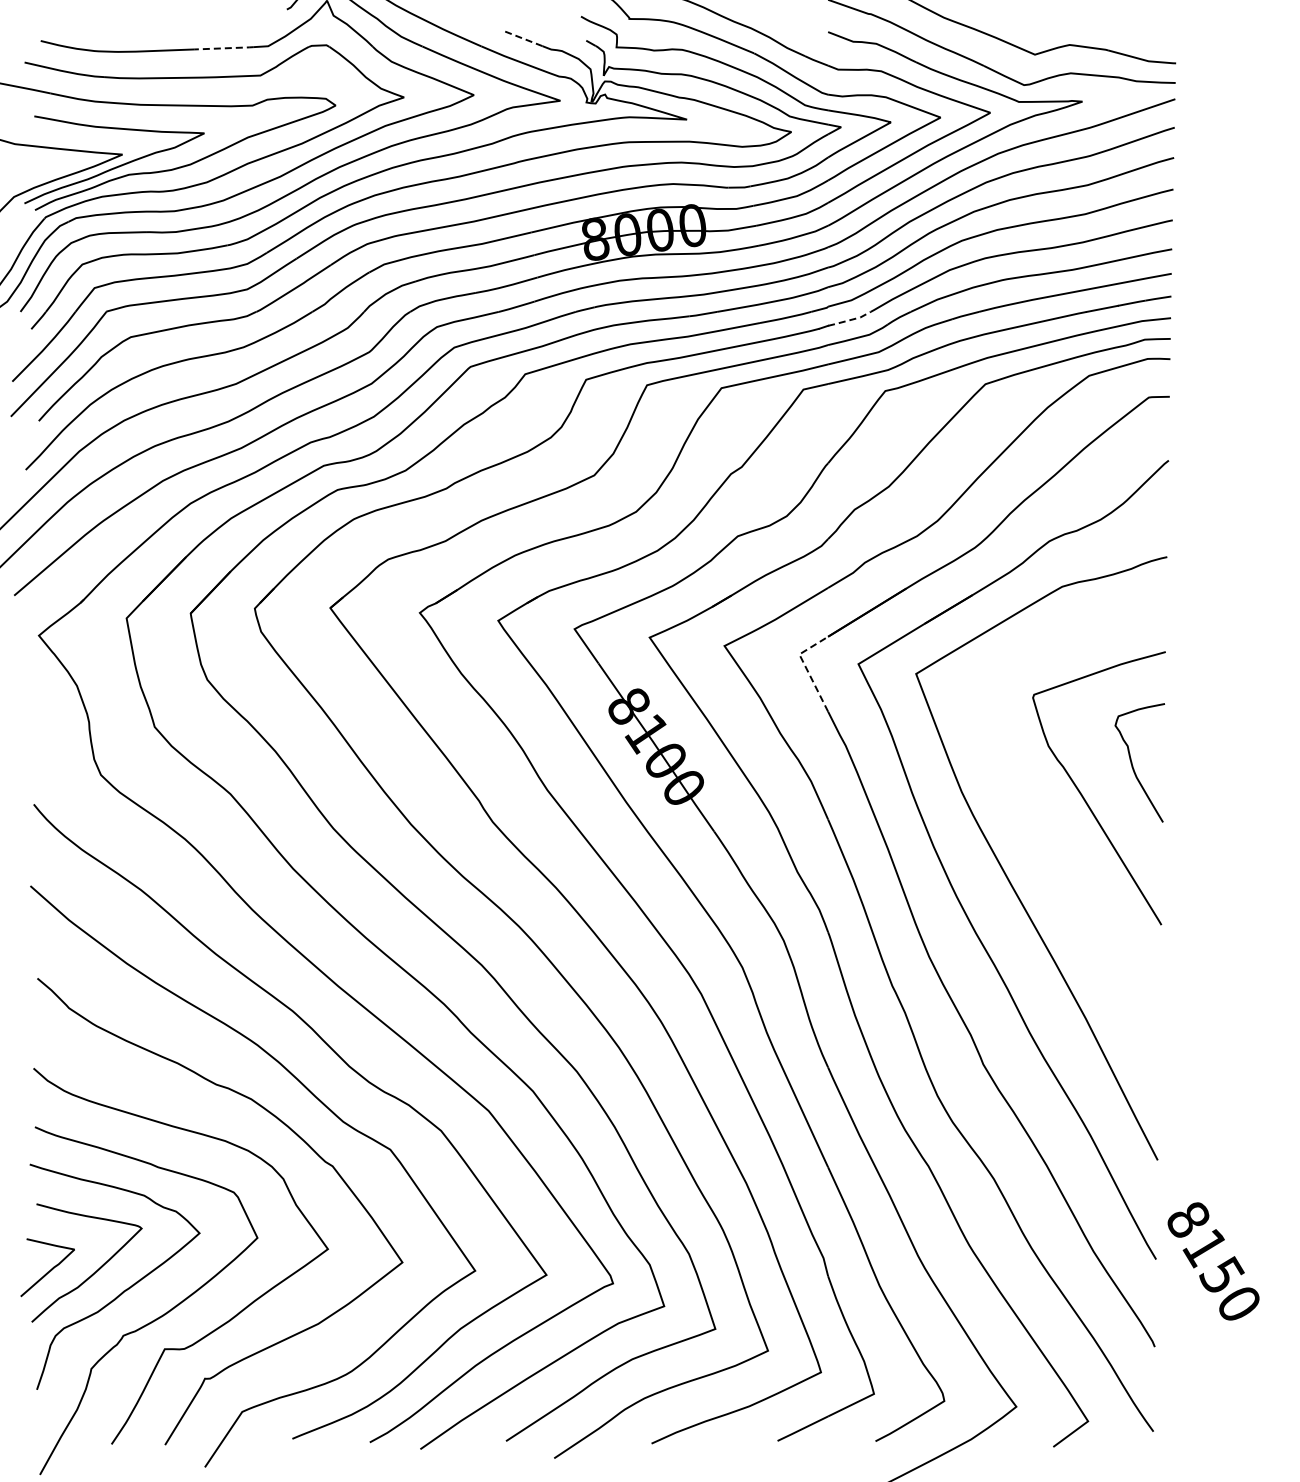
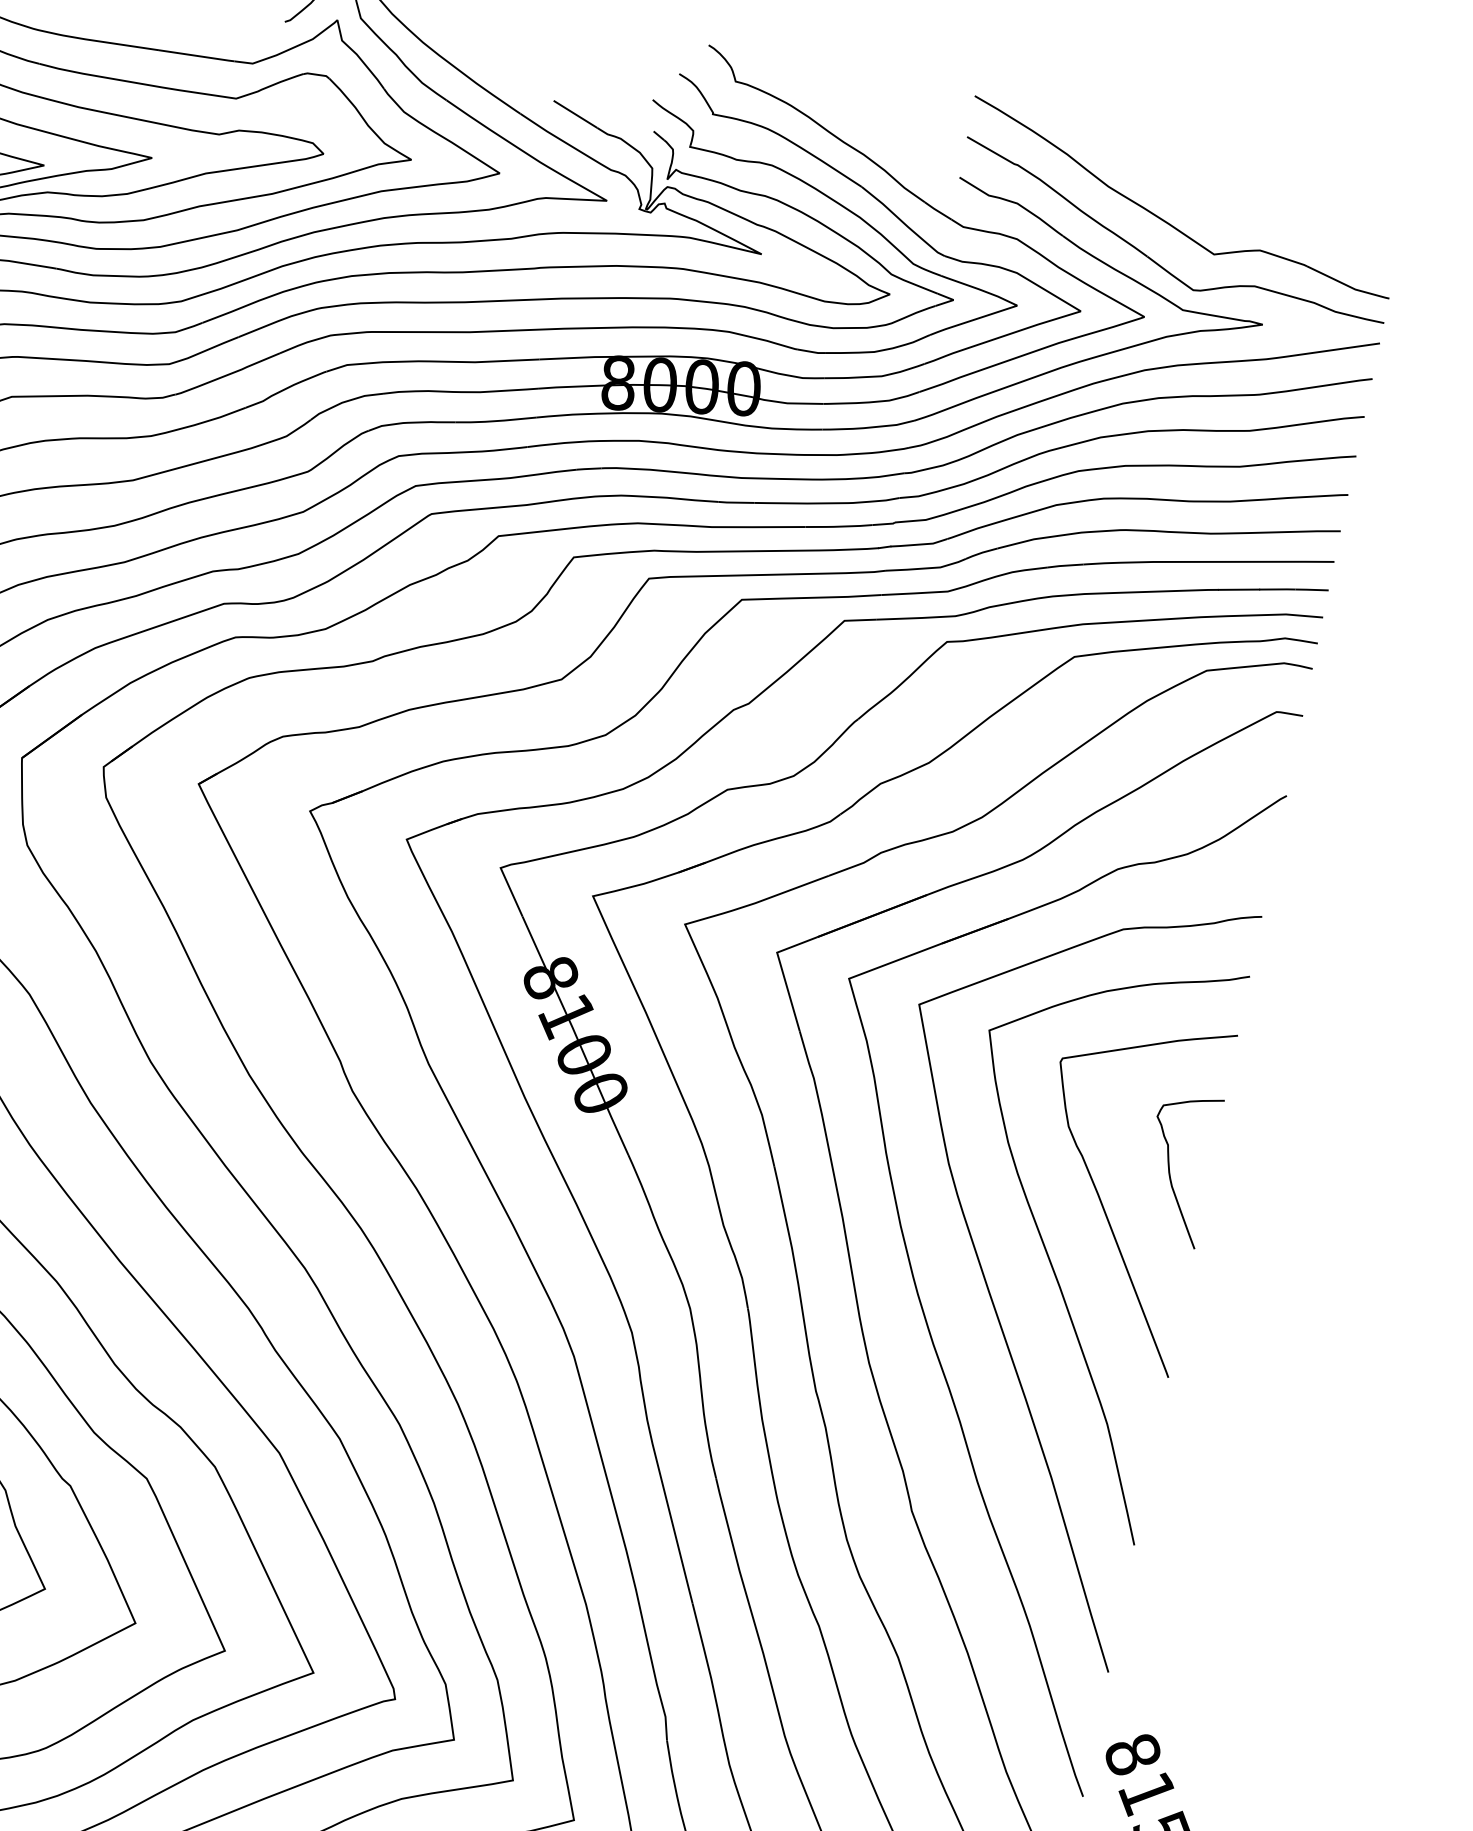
line: (523, 38) -> (575, 113), dashed -> solid
line: (224, 48) -> (197, 56), dashed -> solid
line: (849, 320) -> (918, 544), dashed -> solid
line: (806, 667) -> (782, 970), dashed -> solid
curve: (1048, 841) -> (1046, 1246), added

